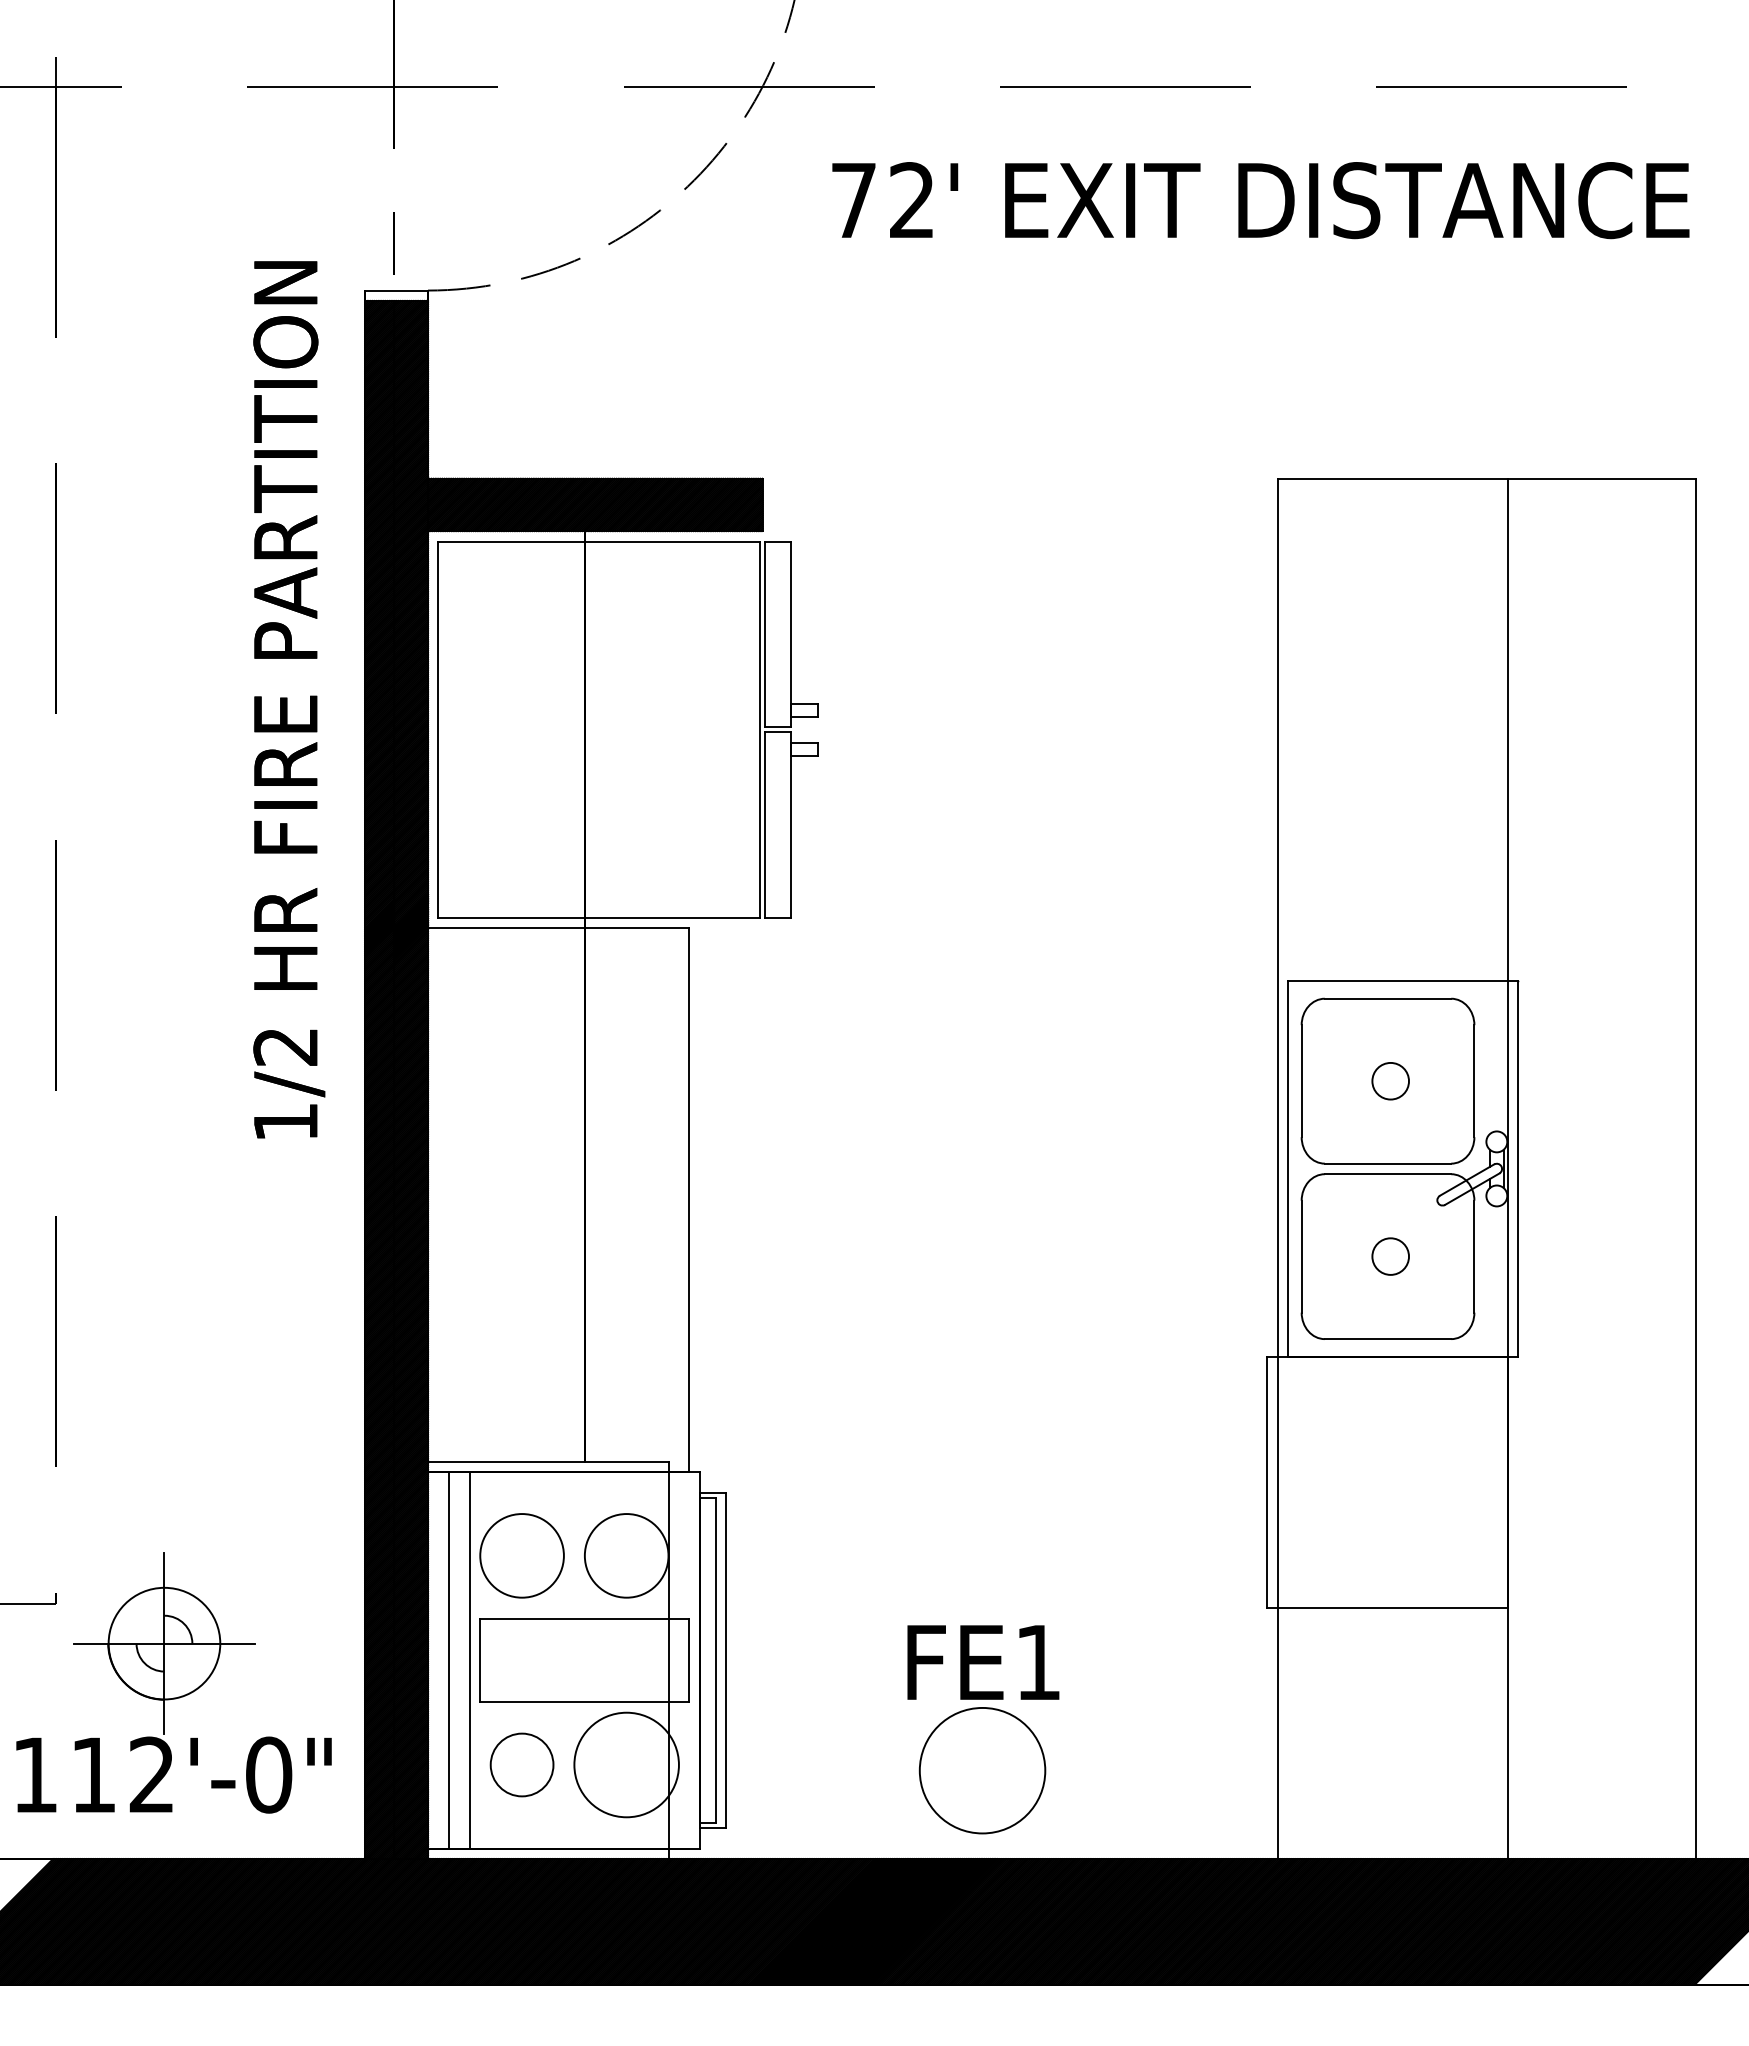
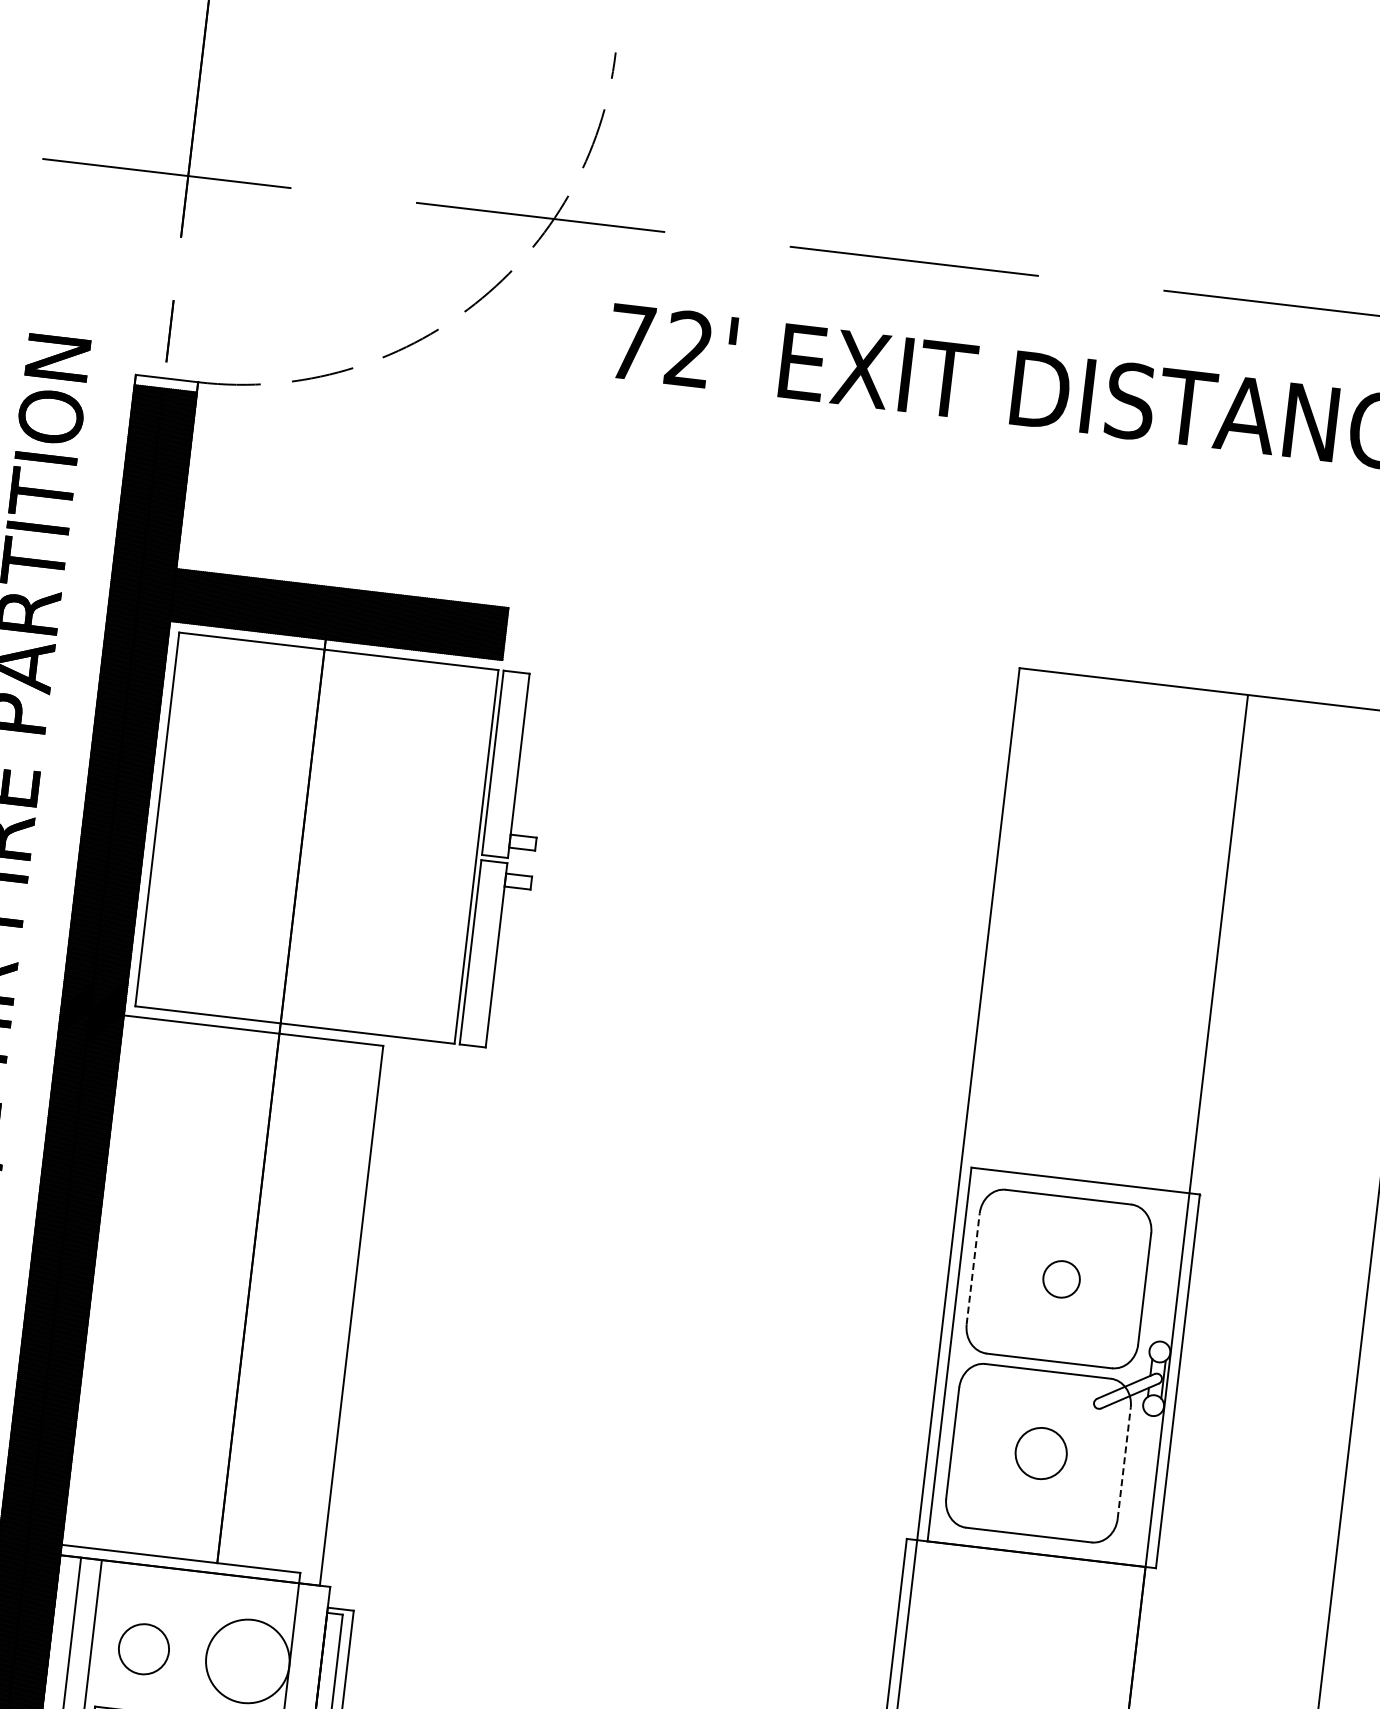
line: (1301, 1081) -> (973, 1269), solid -> dashed
circle: (1390, 1256) -> (1040, 1453), size x1.4
line: (1474, 1256) -> (1124, 1463), solid -> dashed
circle: (521, 1555) -> (143, 1648), size x0.6

